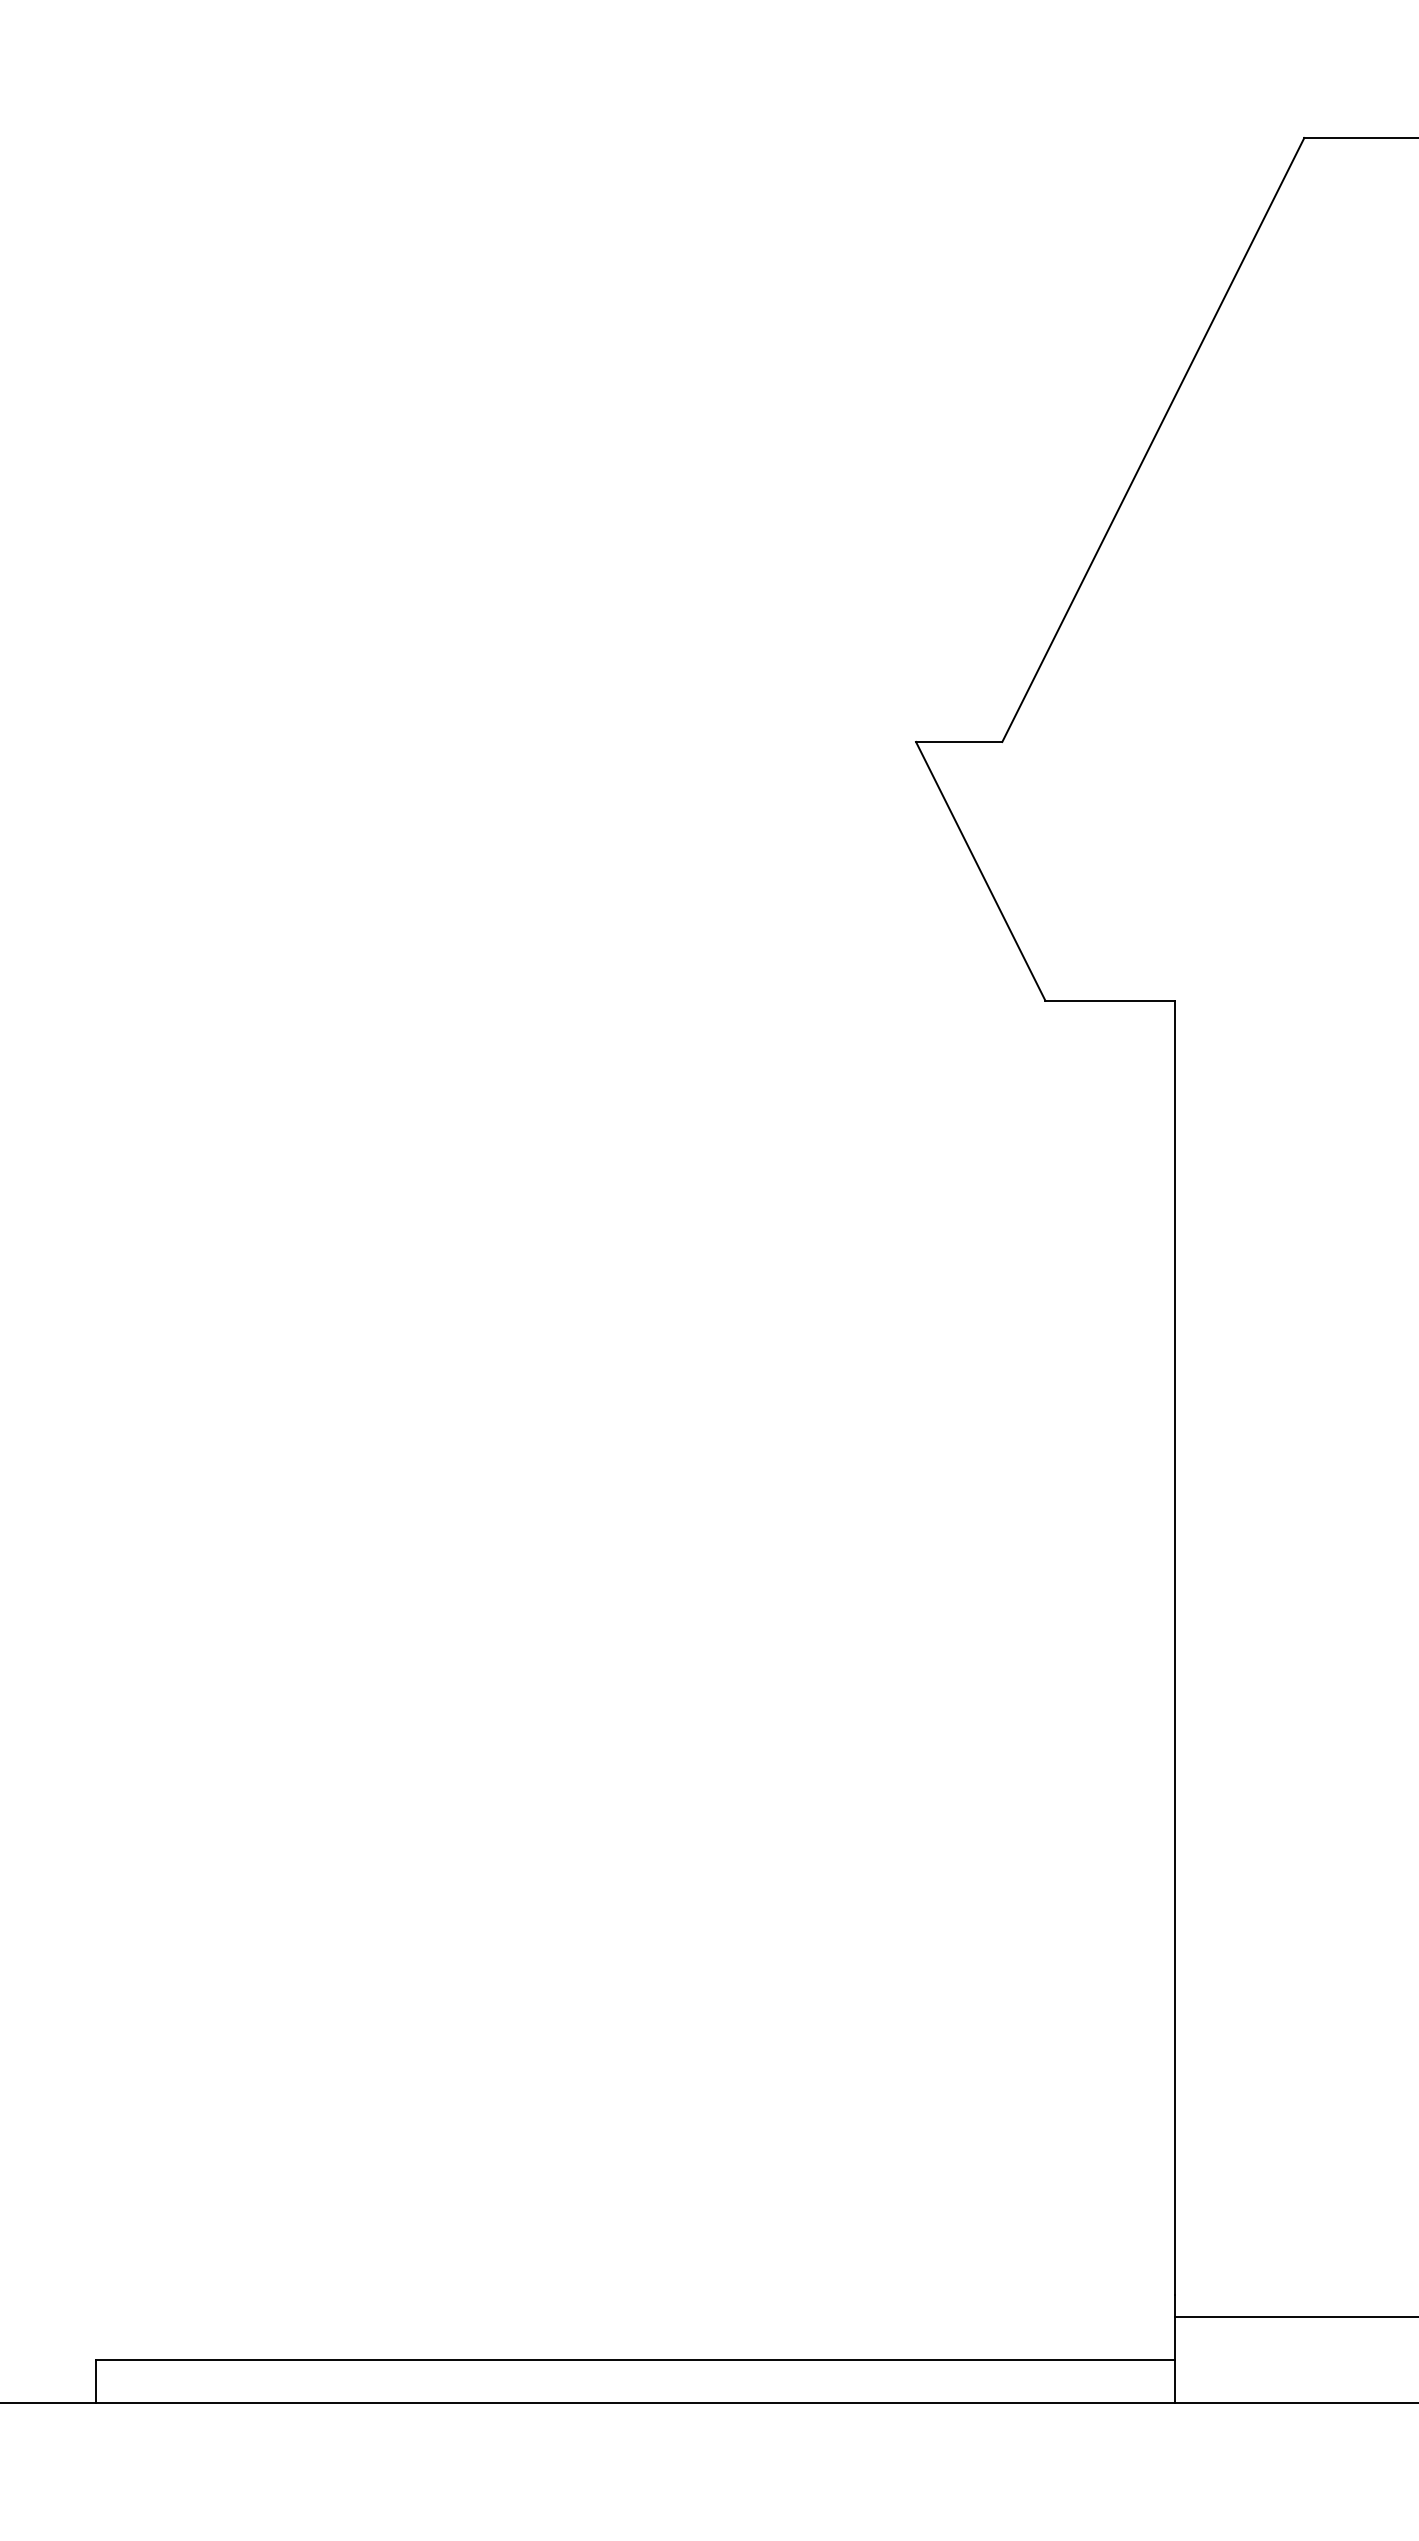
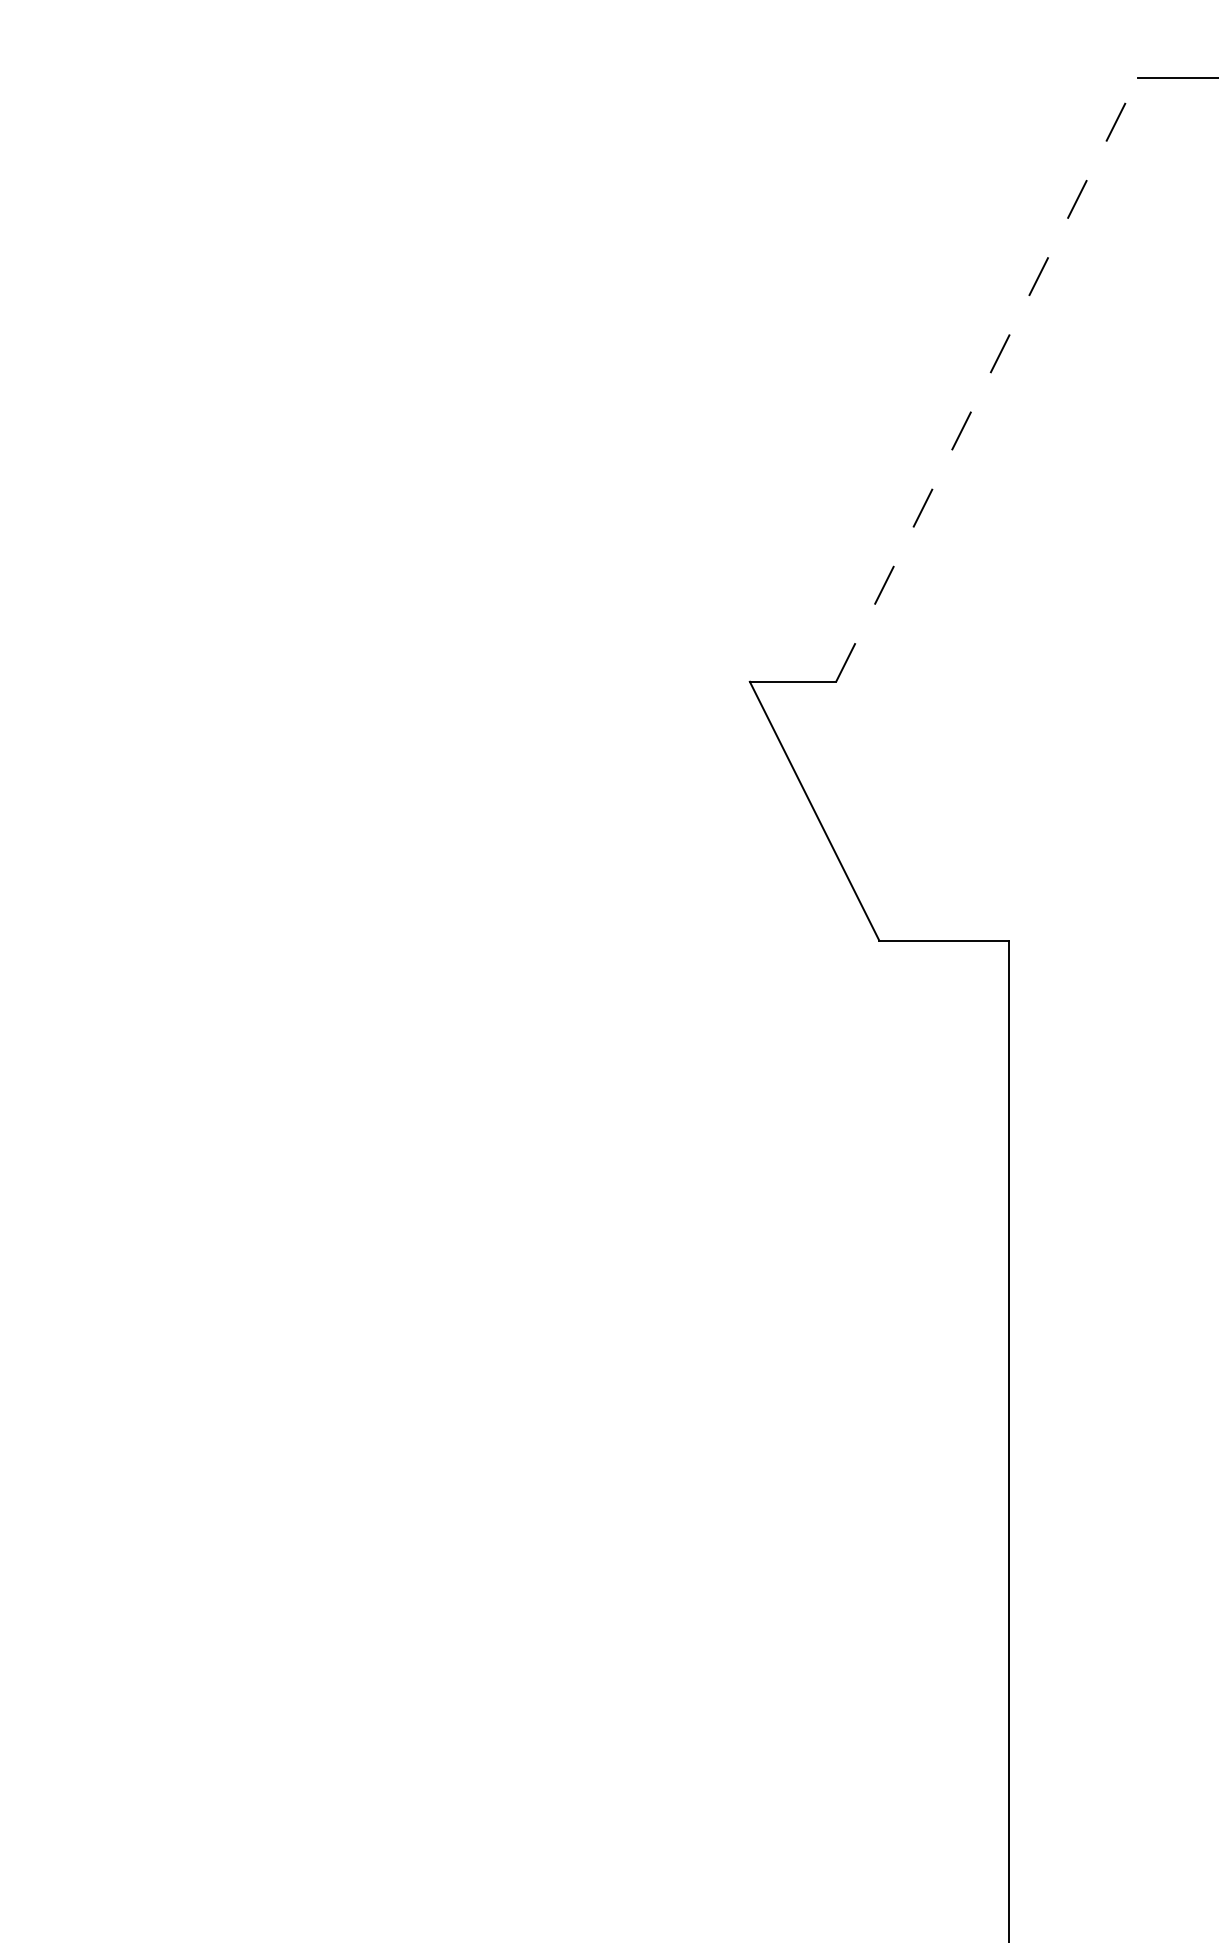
line: (1153, 439) -> (987, 379), solid -> dashed

